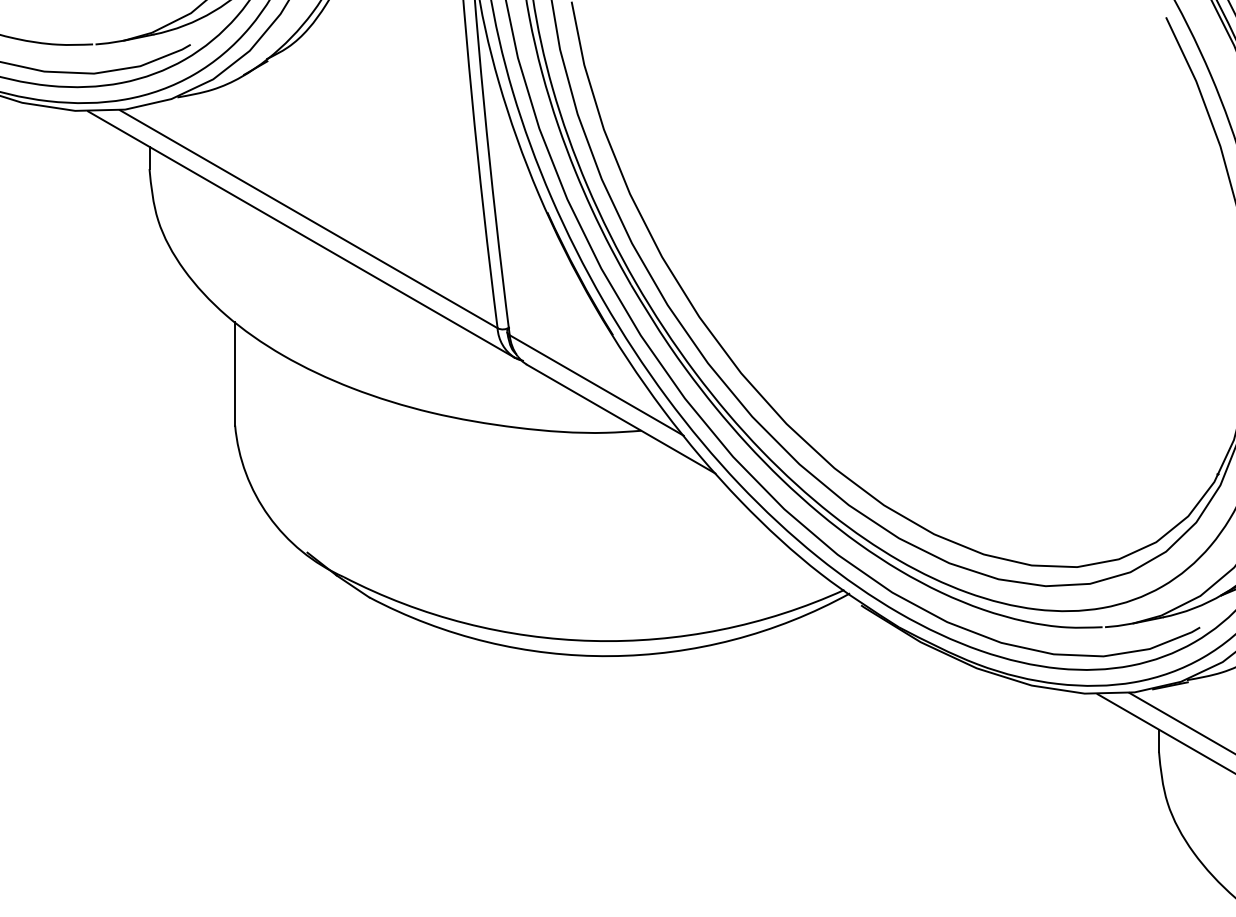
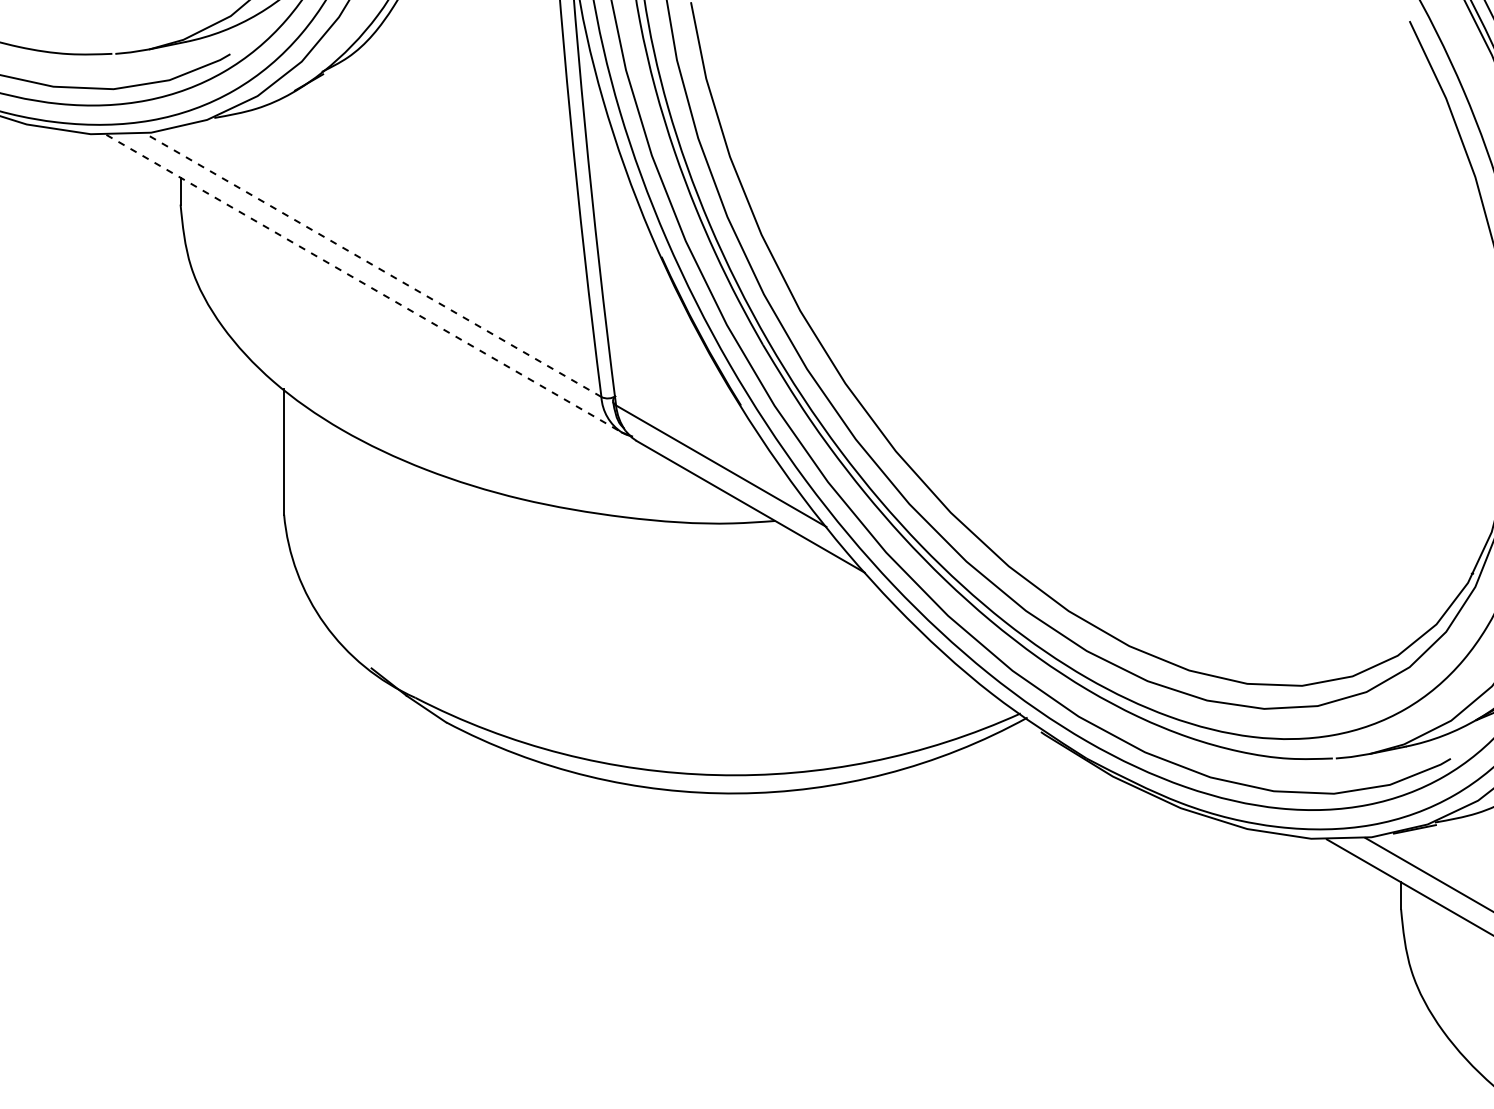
line: (309, 219) -> (373, 265), solid -> dashed
line: (301, 234) -> (364, 283), solid -> dashed

